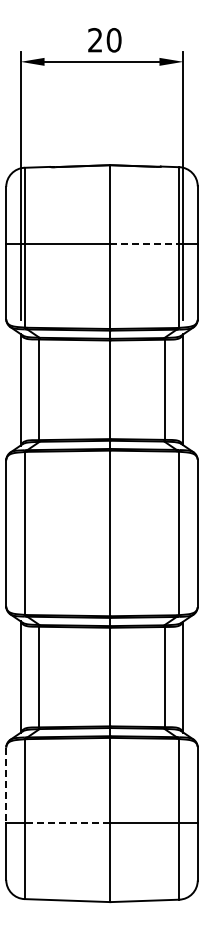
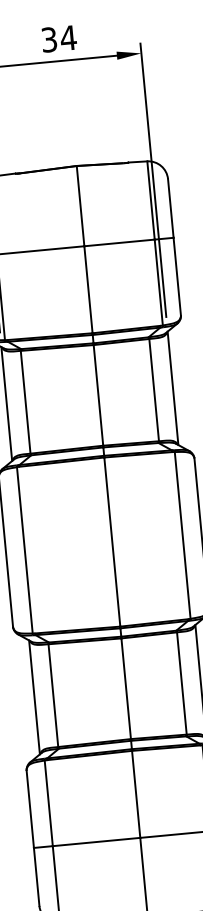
text: (104, 40) -> (58, 39), 20 -> 34
line: (145, 243) -> (120, 242), dashed -> solid
line: (6, 785) -> (30, 809), dashed -> solid
line: (67, 823) -> (96, 842), dashed -> solid

